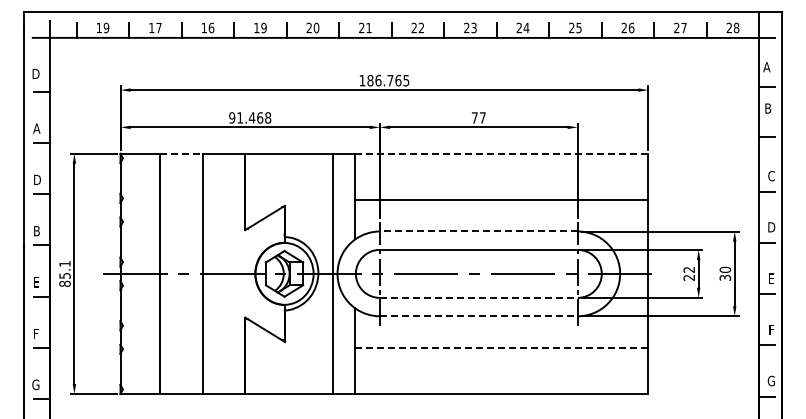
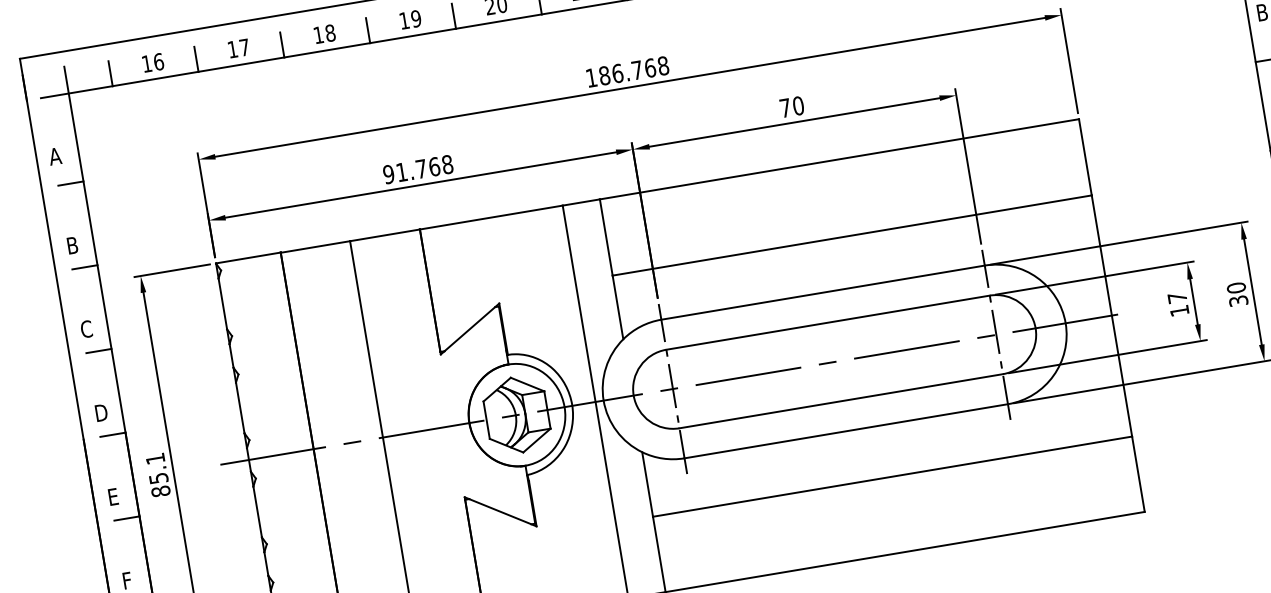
text: (106, 27) -> (158, 61), 19 -> 16
text: (211, 27) -> (330, 32), 16 -> 18
text: (35, 73) -> (55, 155), D -> A
text: (406, 80) -> (663, 65), 186.765 -> 186.768
text: (251, 117) -> (420, 168), 91.468 -> 91.768
text: (482, 117) -> (797, 105), 77 -> 70
text: (36, 128) -> (71, 245), A -> B
line: (181, 153) -> (315, 246), dashed -> solid
line: (501, 153) -> (838, 158), dashed -> solid
text: (36, 179) -> (85, 328), D -> C
text: (37, 230) -> (101, 411), B -> D
line: (478, 231) -> (822, 292), dashed -> solid
text: (688, 273) -> (1177, 303), 22 -> 17
line: (478, 297) -> (840, 400), dashed -> solid
line: (478, 316) -> (845, 431), dashed -> solid
line: (501, 347) -> (891, 476), dashed -> solid

